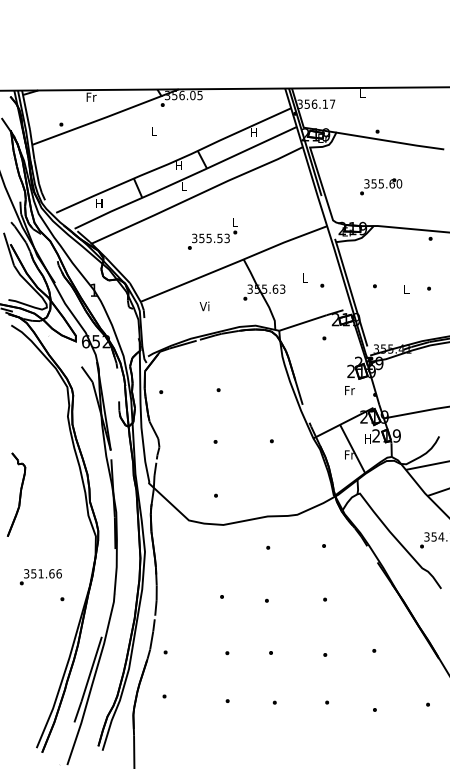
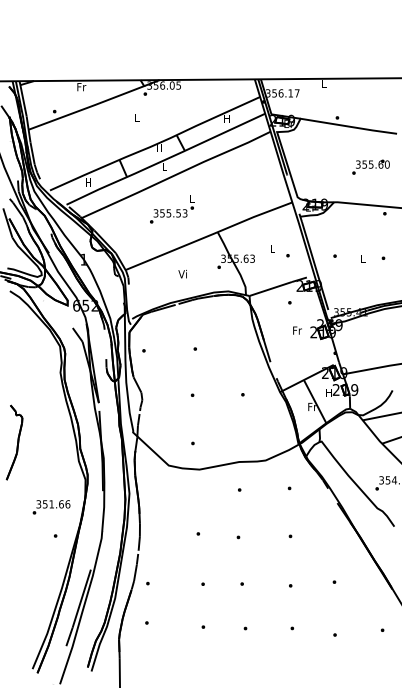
text: (381, 186) -> (371, 166), moved
text: (212, 233) -> (171, 208), moved
text: (349, 390) -> (297, 330), moved
text: (40, 577) -> (51, 507), moved

